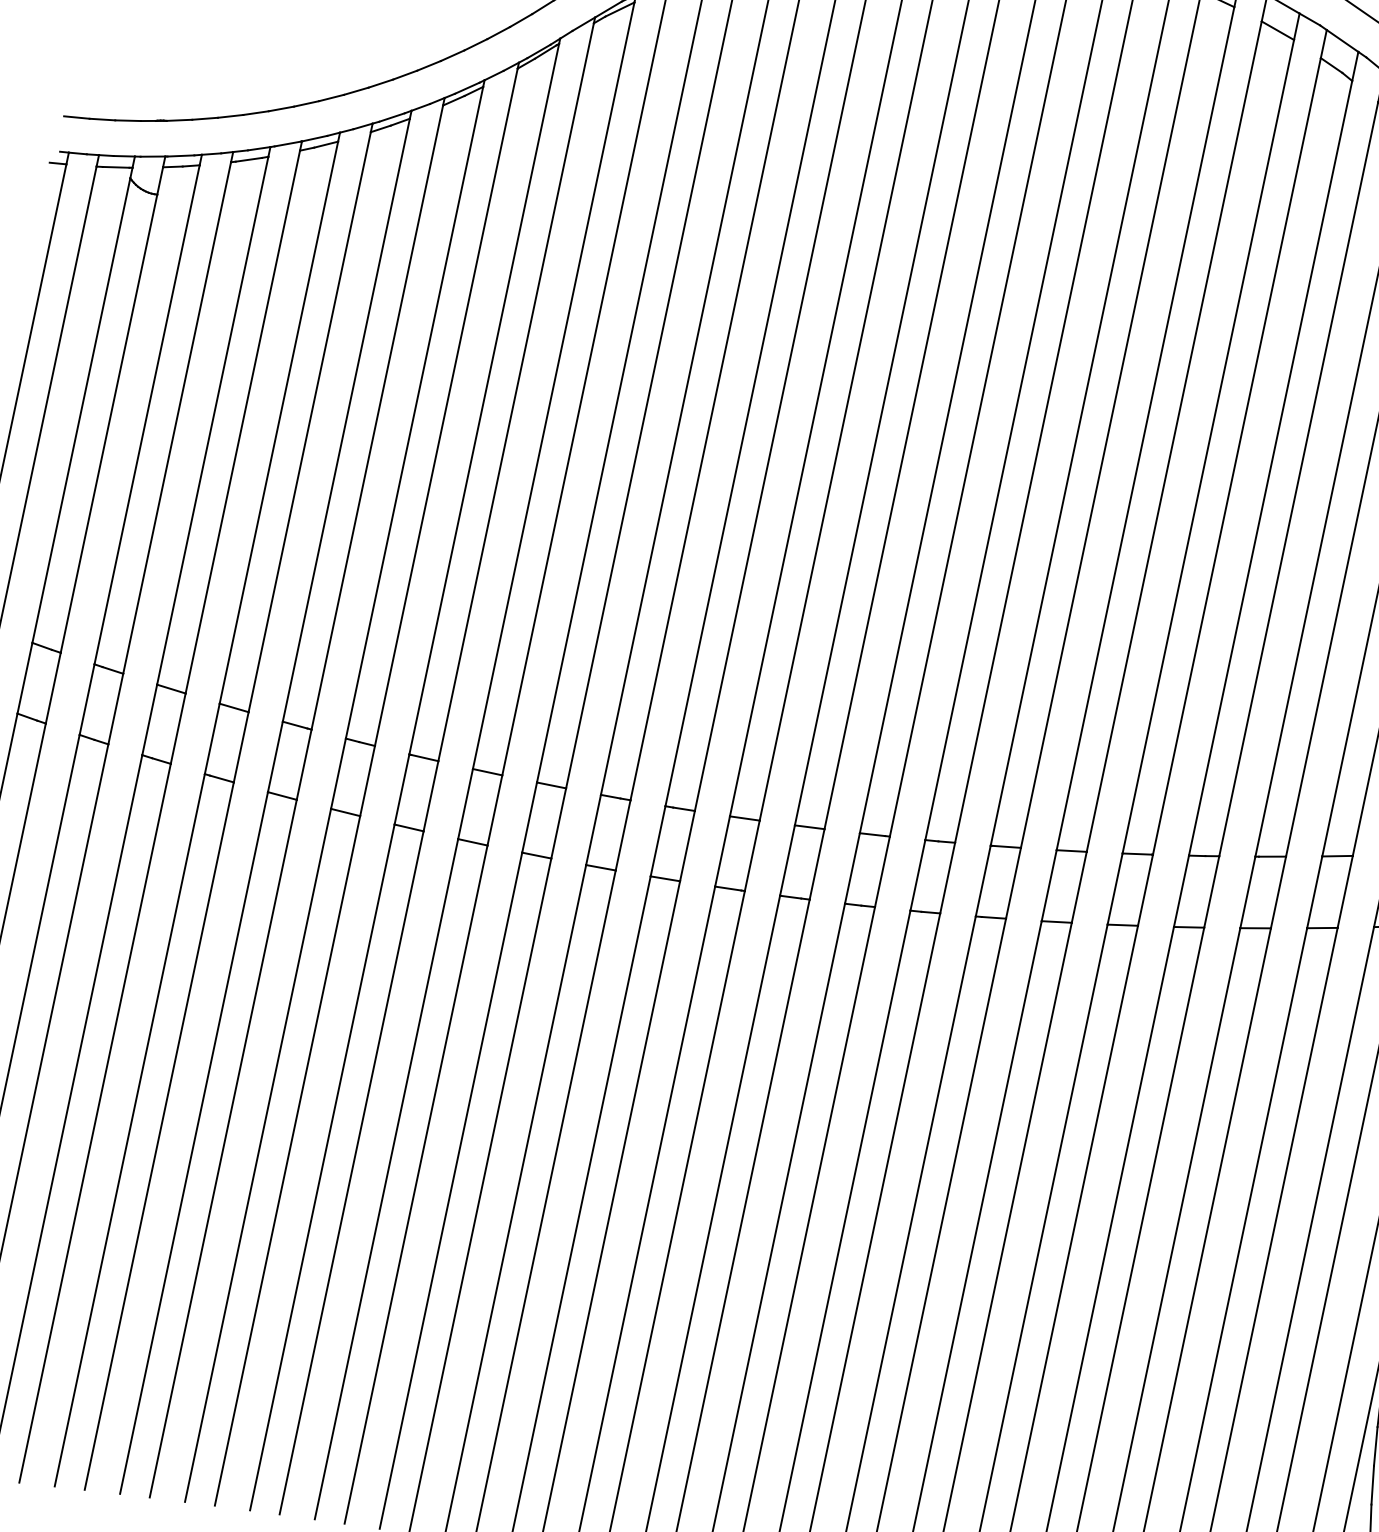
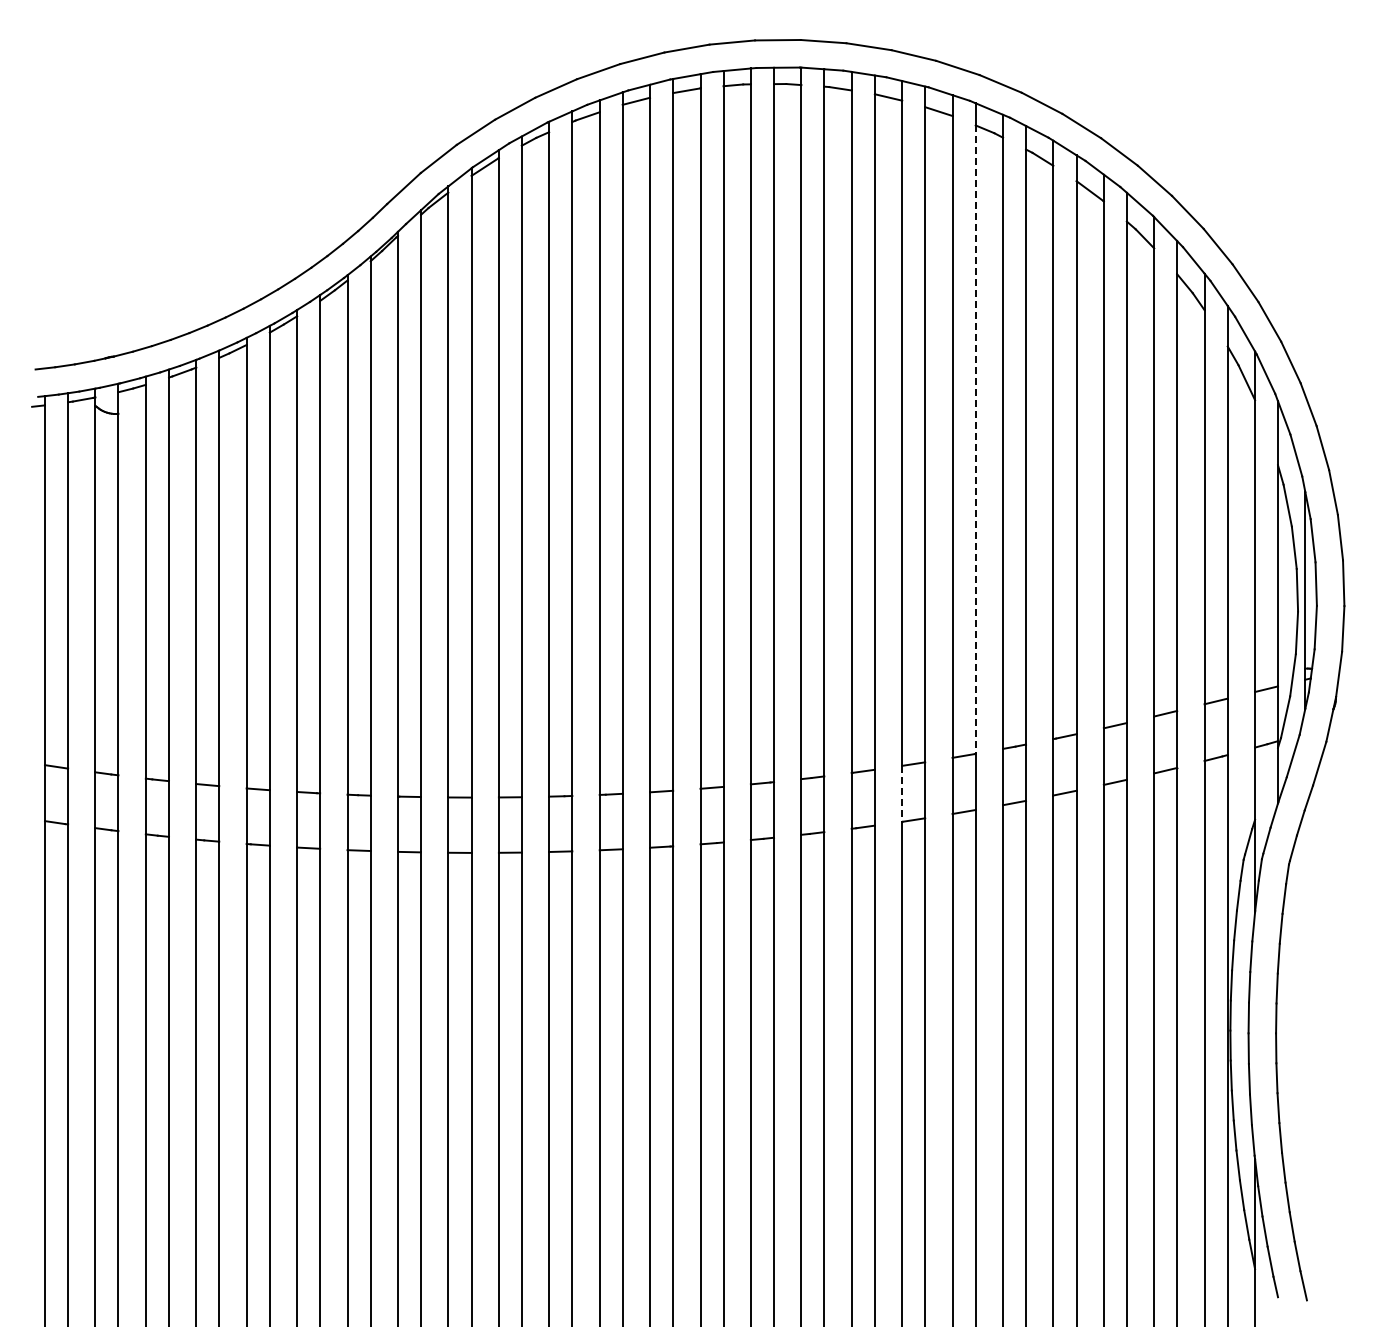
line: (1236, 457) -> (975, 440), solid -> dashed
line: (1049, 886) -> (902, 794), solid -> dashed

